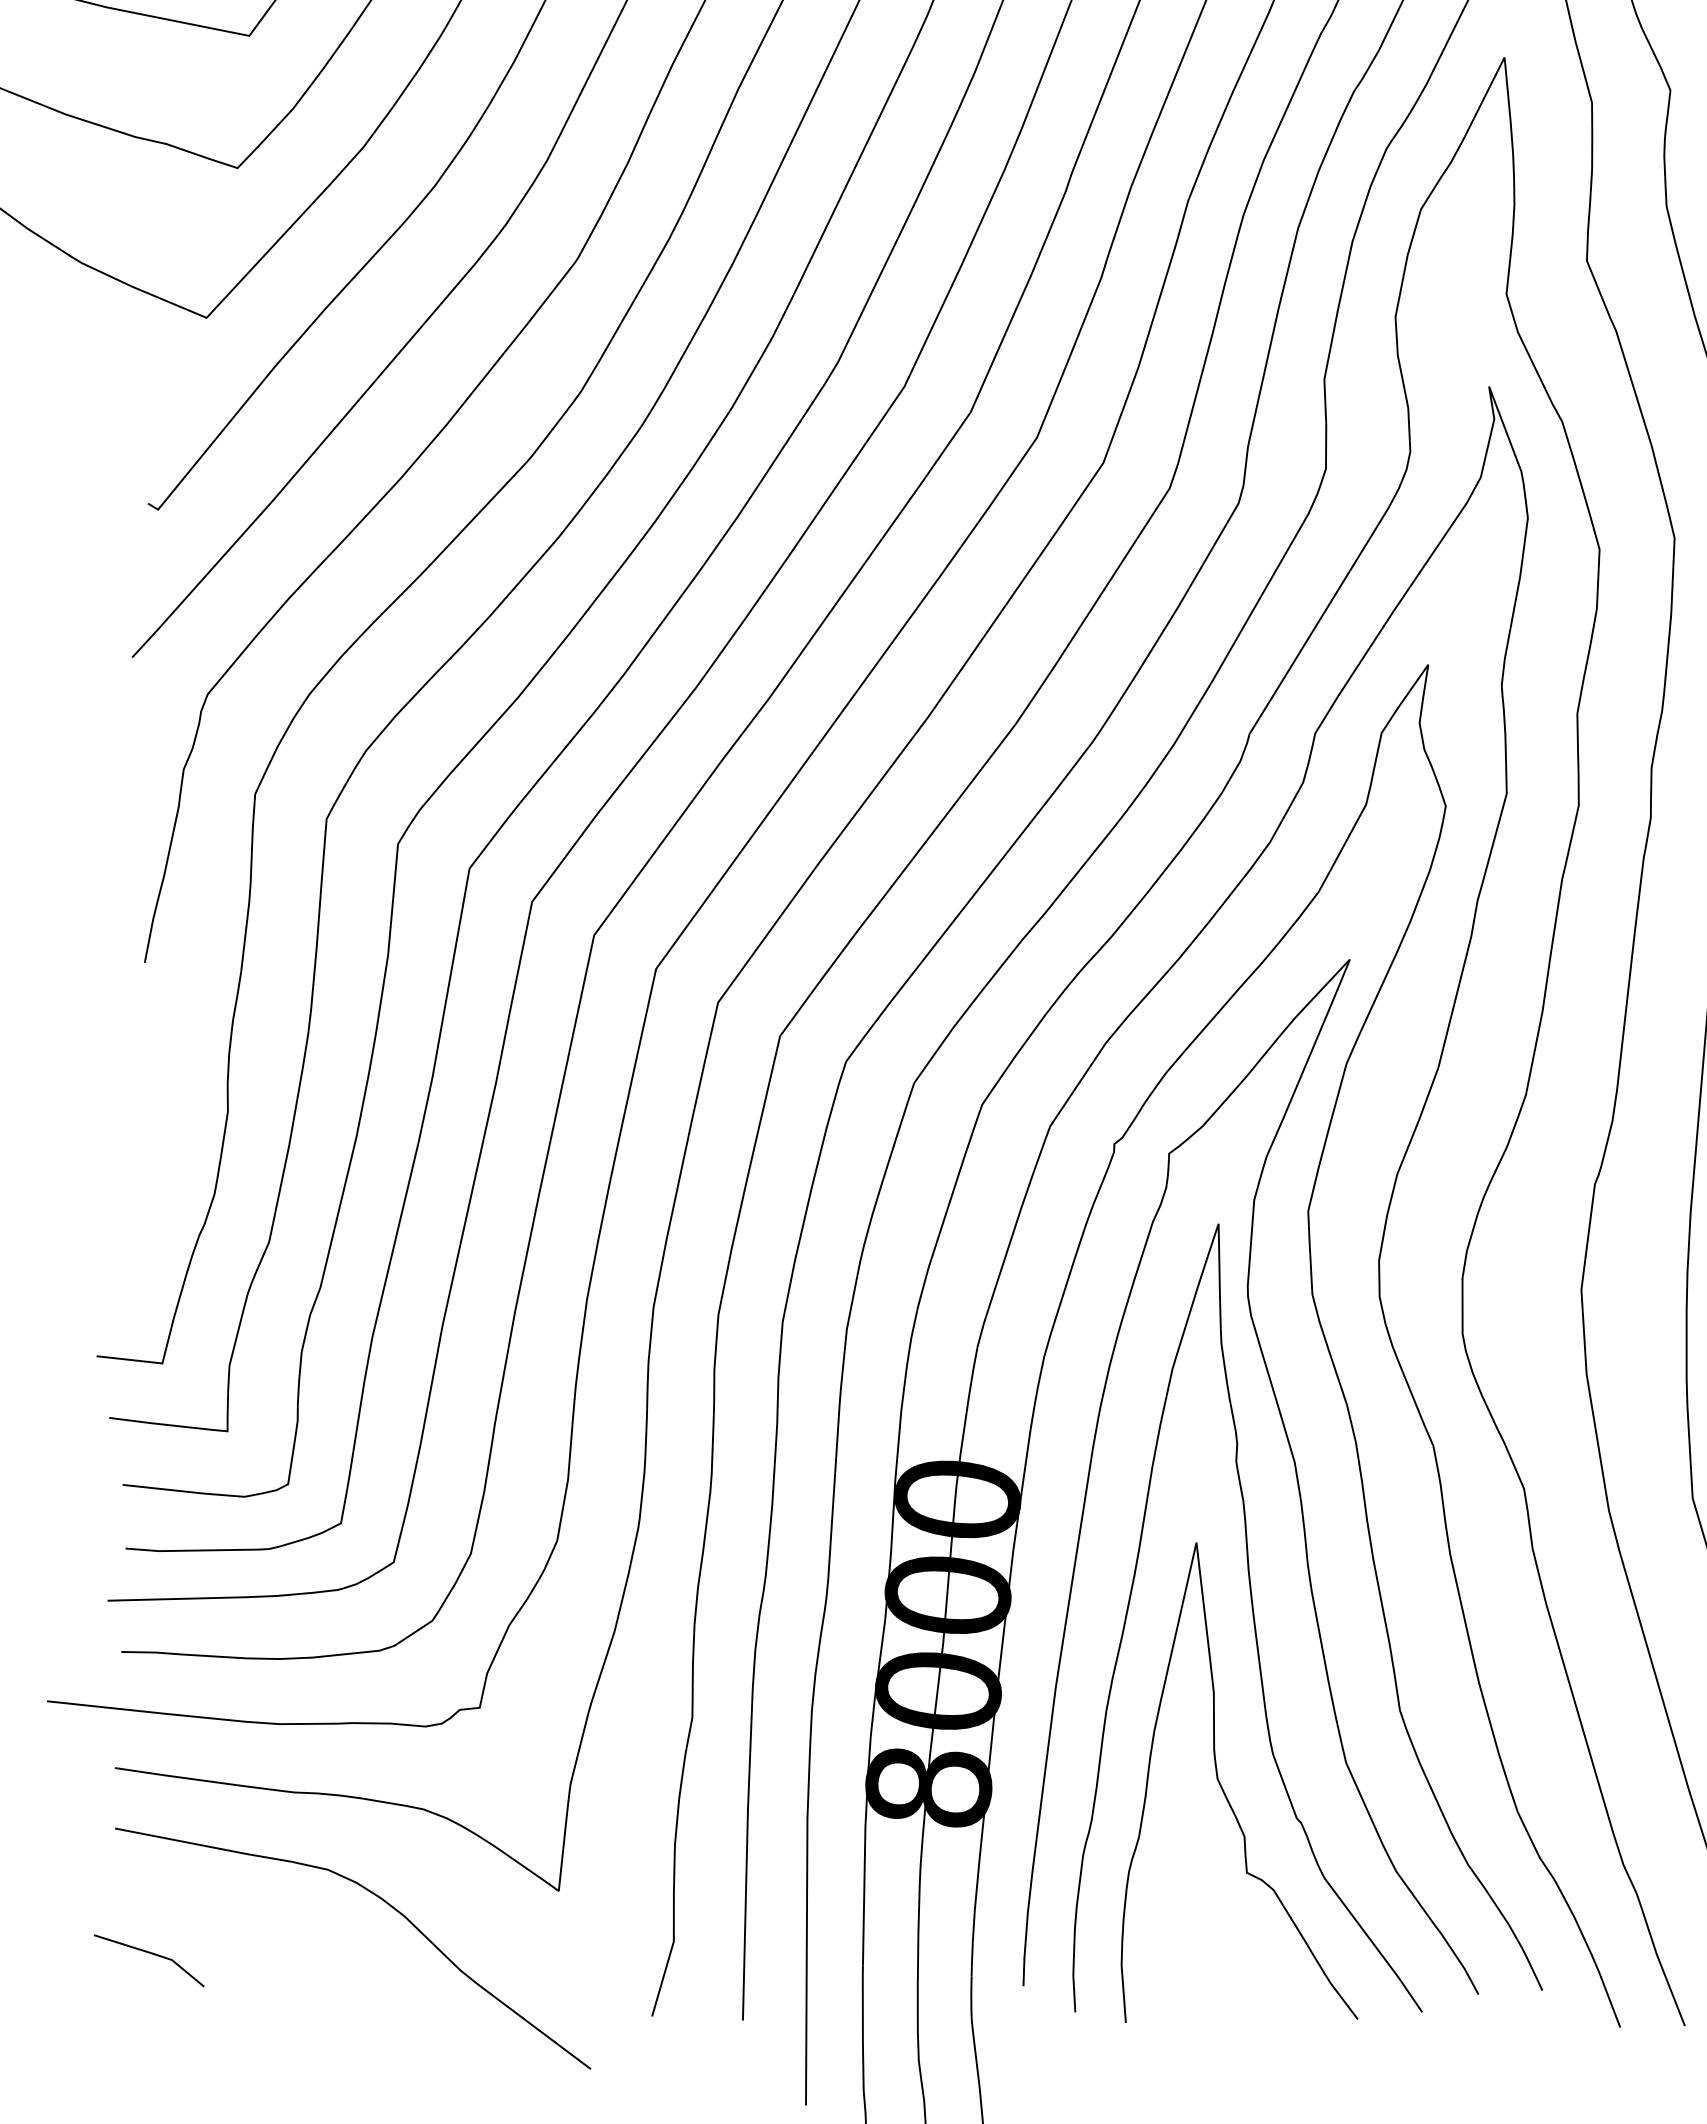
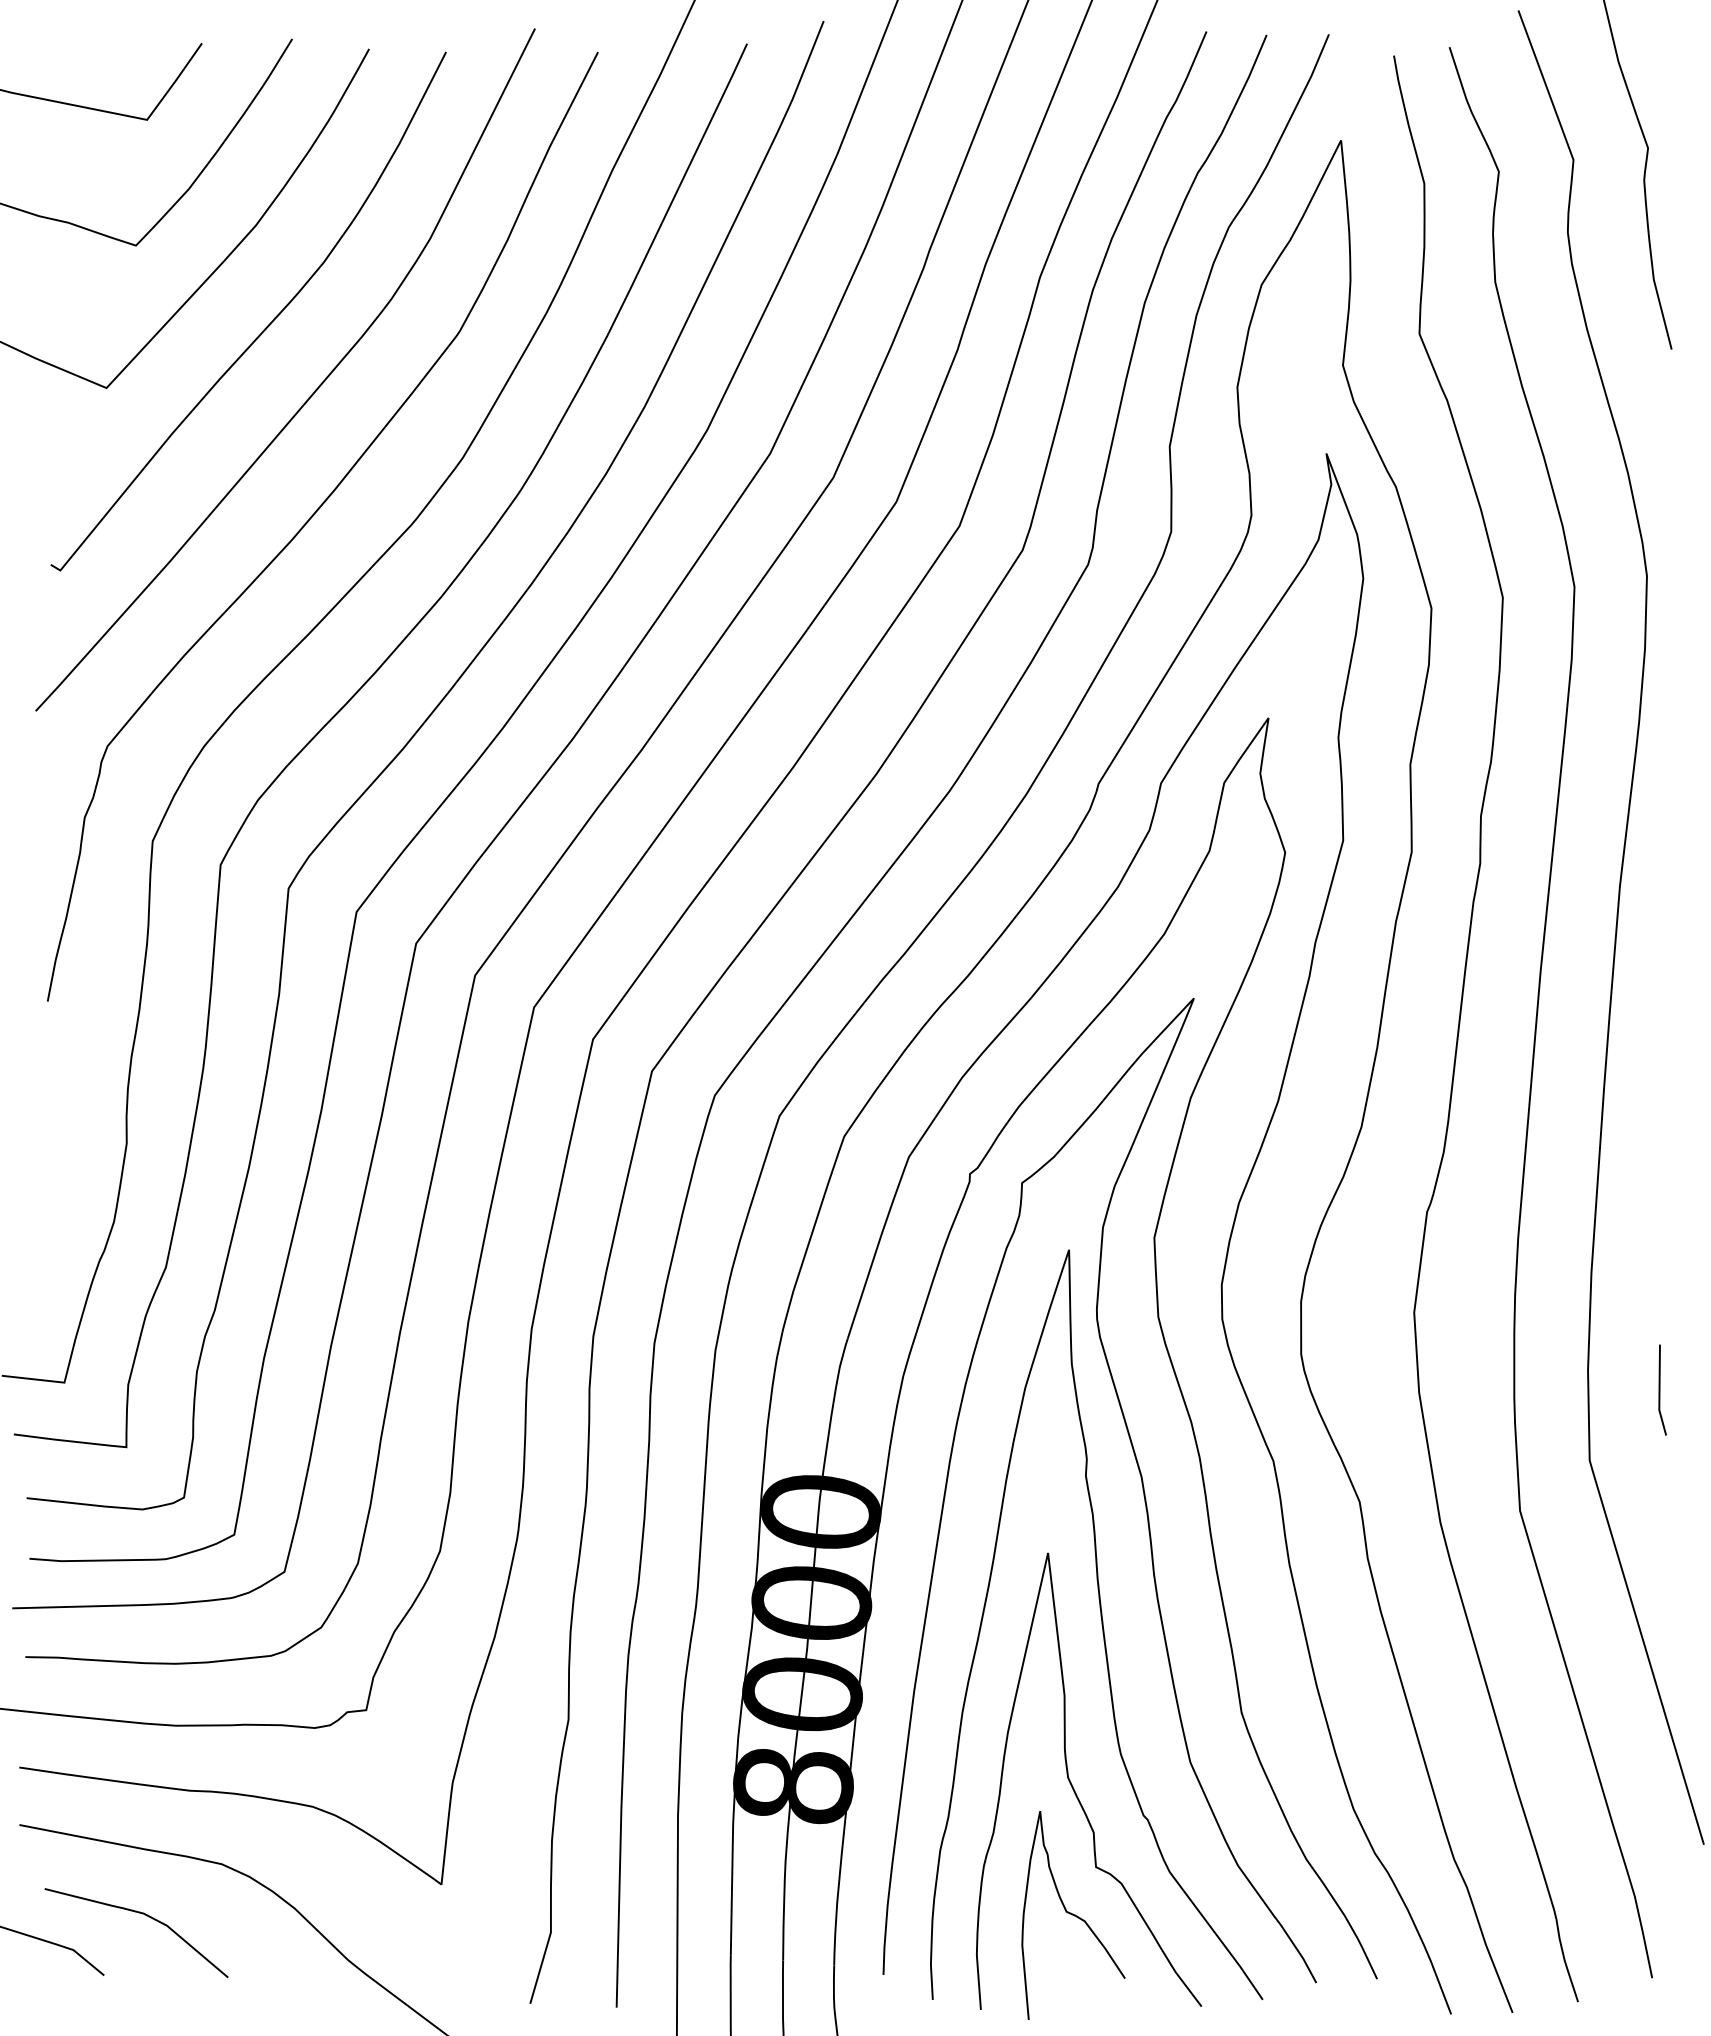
curve: (1223, 1923) -> (1073, 1915), added
curve: (248, 1924) -> (146, 1916), added

